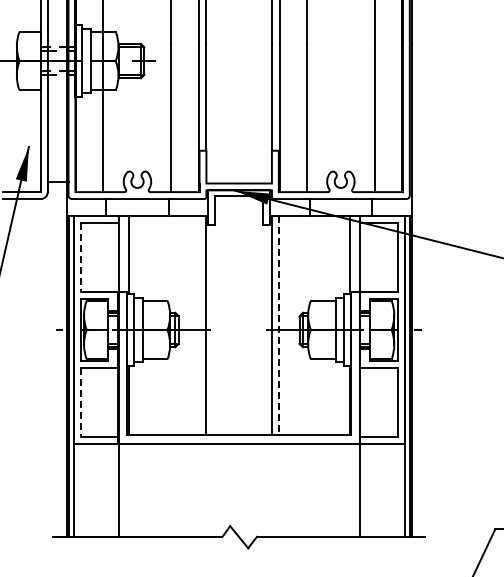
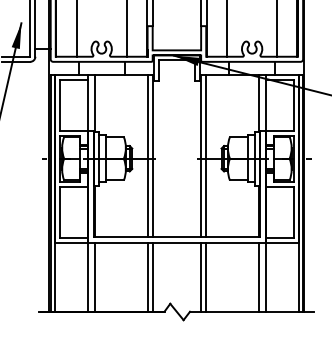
line: (80, 258) -> (59, 105), dashed -> solid
line: (199, 325) -> (147, 155), added
line: (278, 326) -> (205, 156), dashed -> solid
line: (80, 402) -> (59, 212), dashed -> solid
line: (128, 489) -> (95, 276), added
line: (199, 489) -> (147, 276), added
line: (206, 489) -> (152, 276), added
line: (271, 489) -> (200, 276), added
line: (278, 489) -> (205, 276), added
line: (349, 489) -> (258, 276), added

